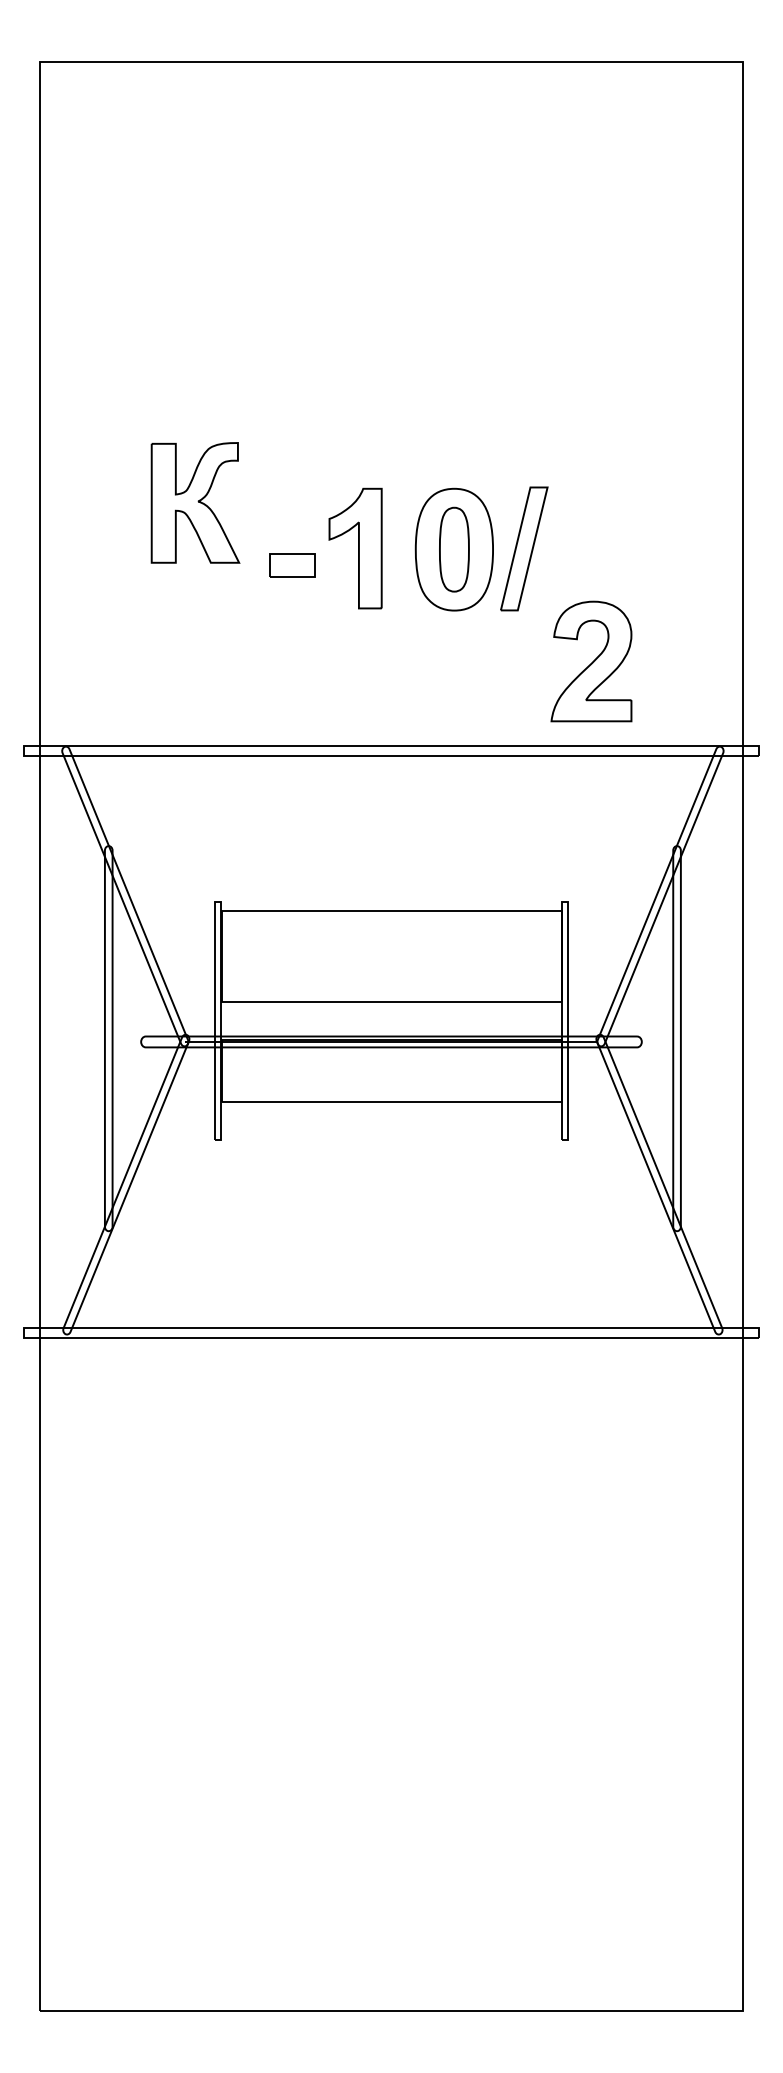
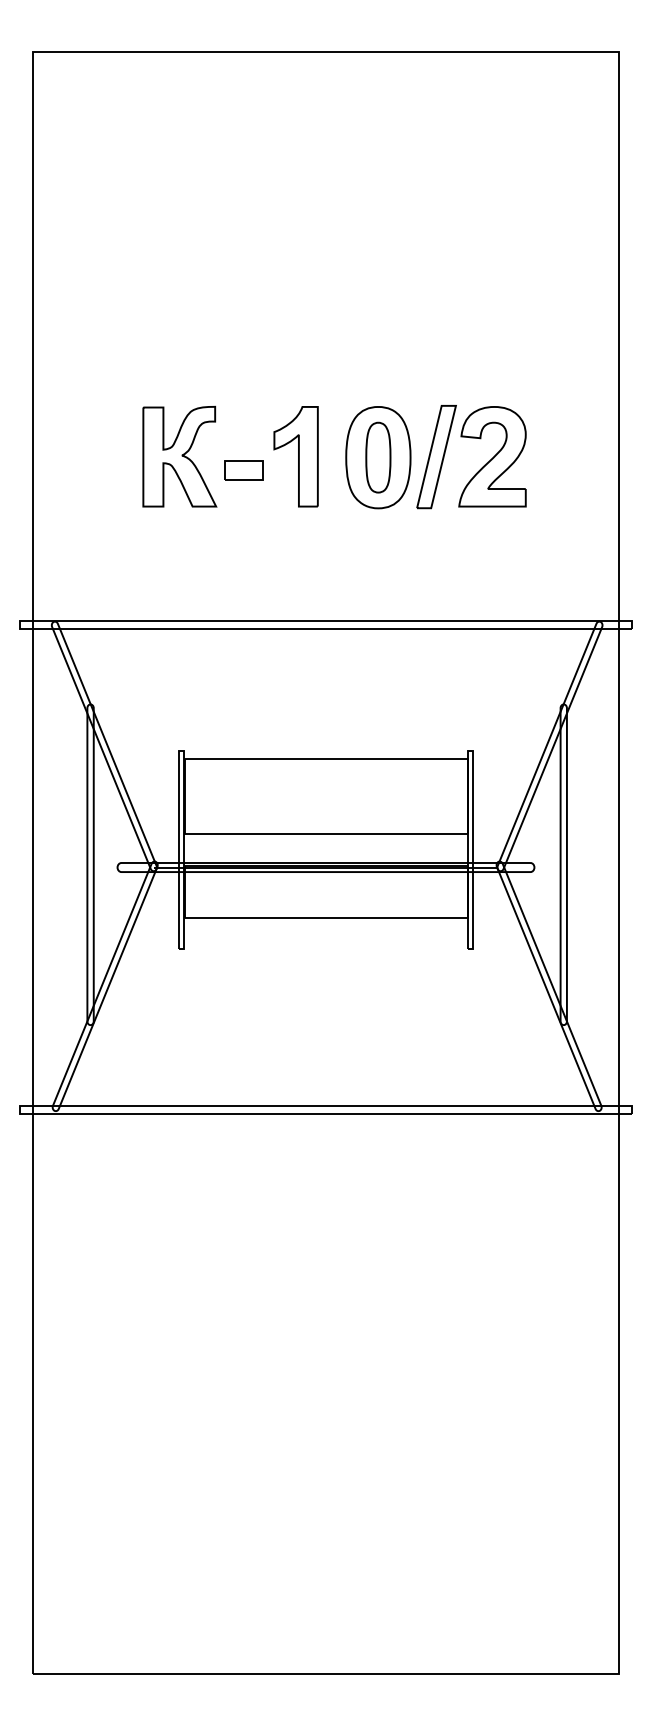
part: (195, 502) -> (179, 456), moved
part: (591, 661) -> (492, 456), moved

